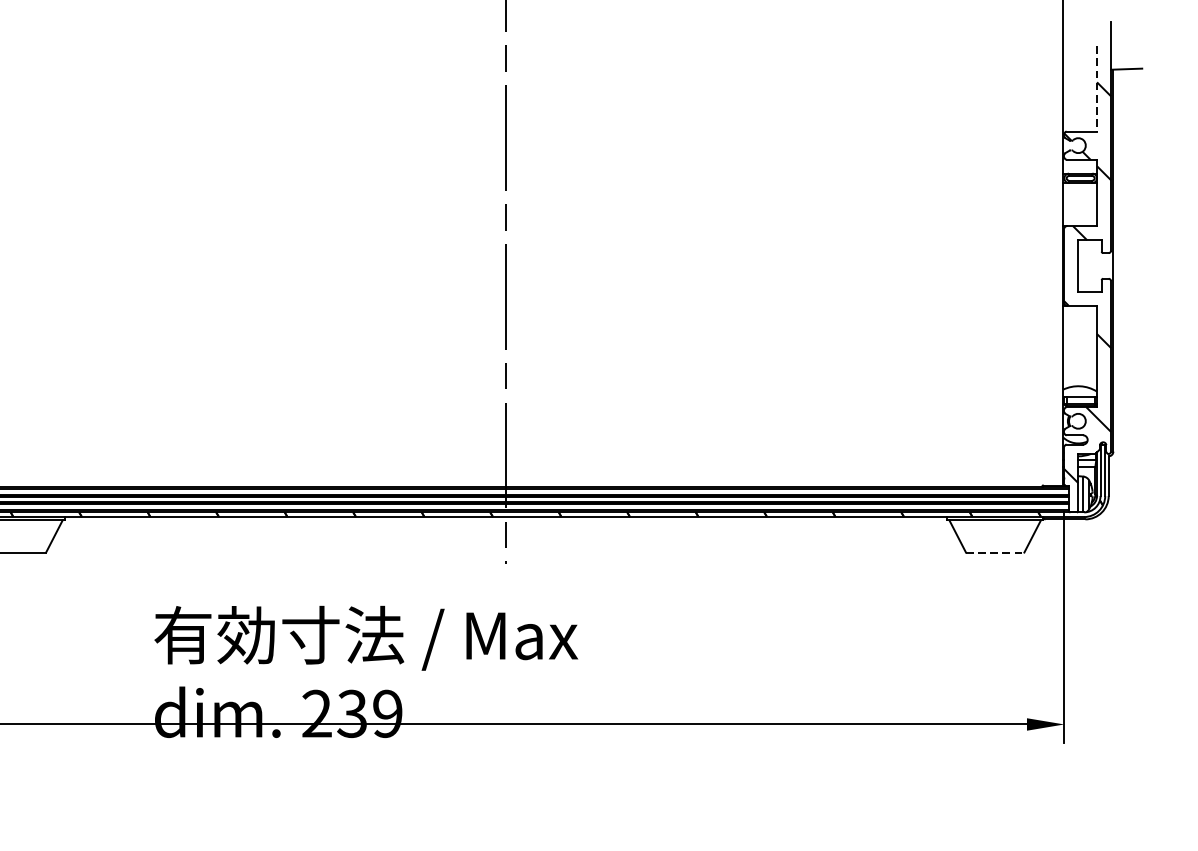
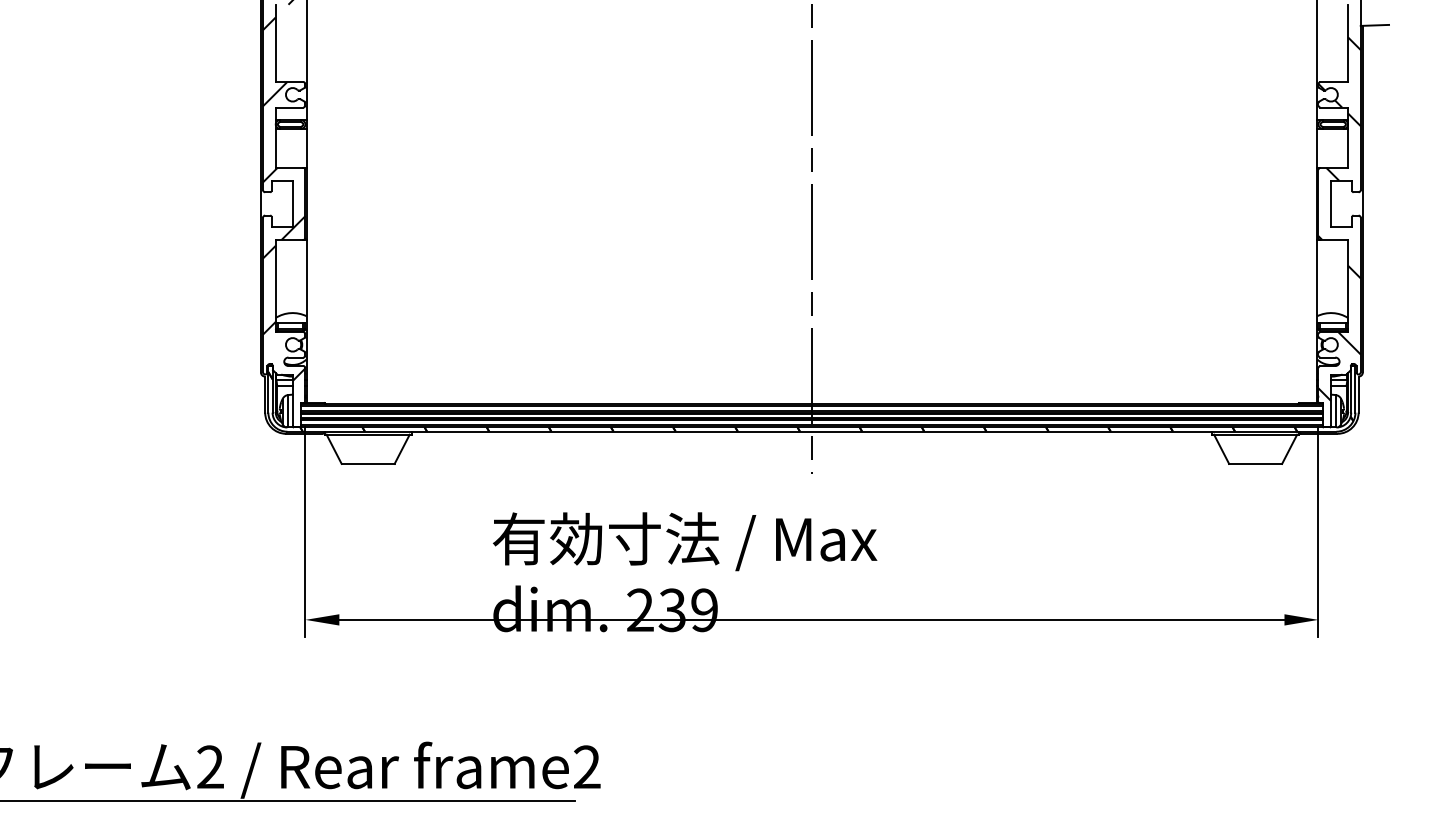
line: (1097, 89) -> (1348, 43), dashed -> solid
line: (996, 552) -> (1256, 463), dashed -> solid

